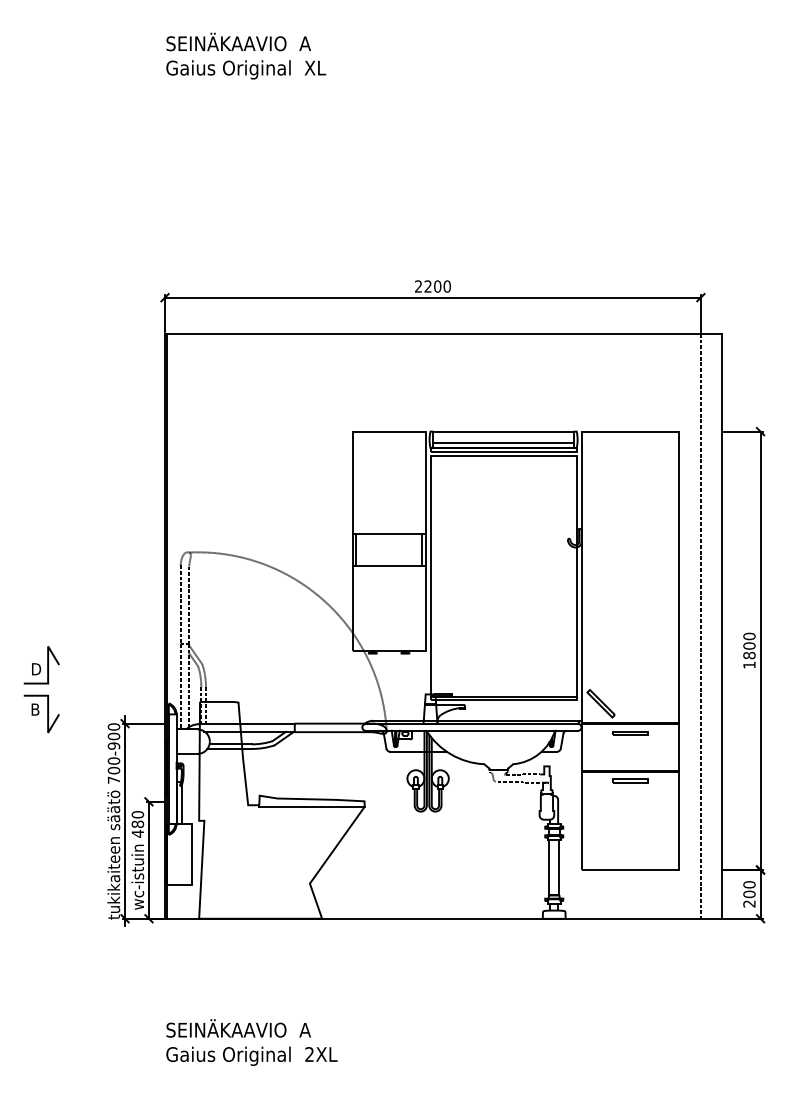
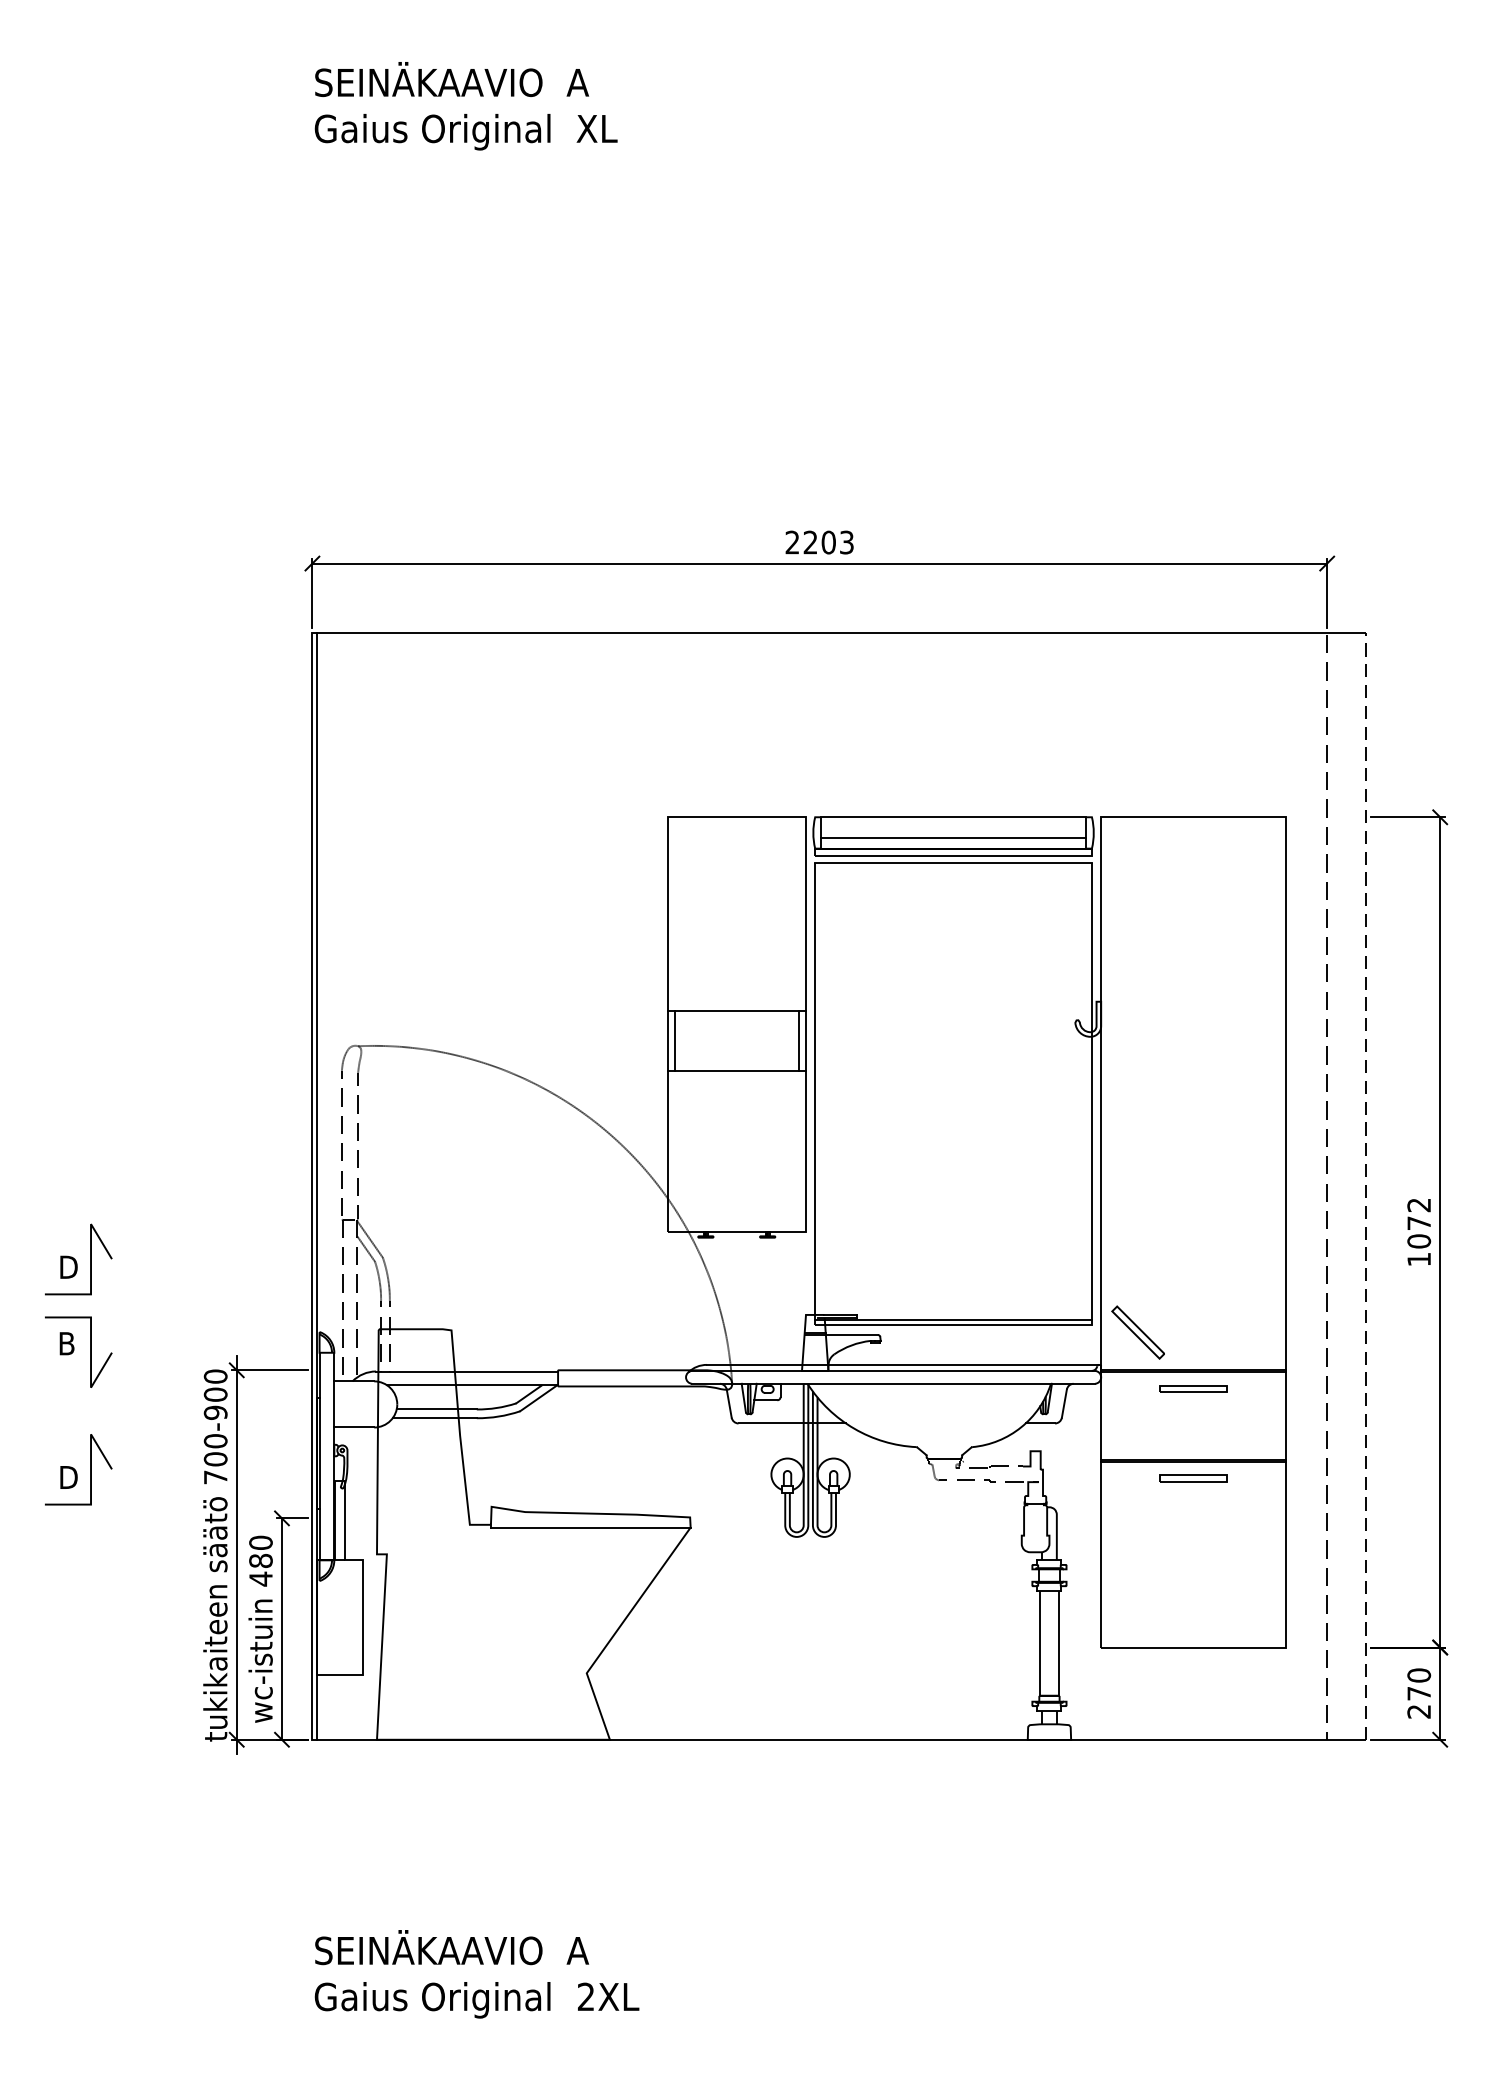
text: (446, 286) -> (845, 542), 2200 -> 2203
line: (721, 625) -> (1366, 1184), solid -> dashed
text: (749, 645) -> (1419, 1222), 1800 -> 1072
part: (41, 776) -> (78, 1470), added
text: (749, 894) -> (1419, 1693), 200 -> 270

